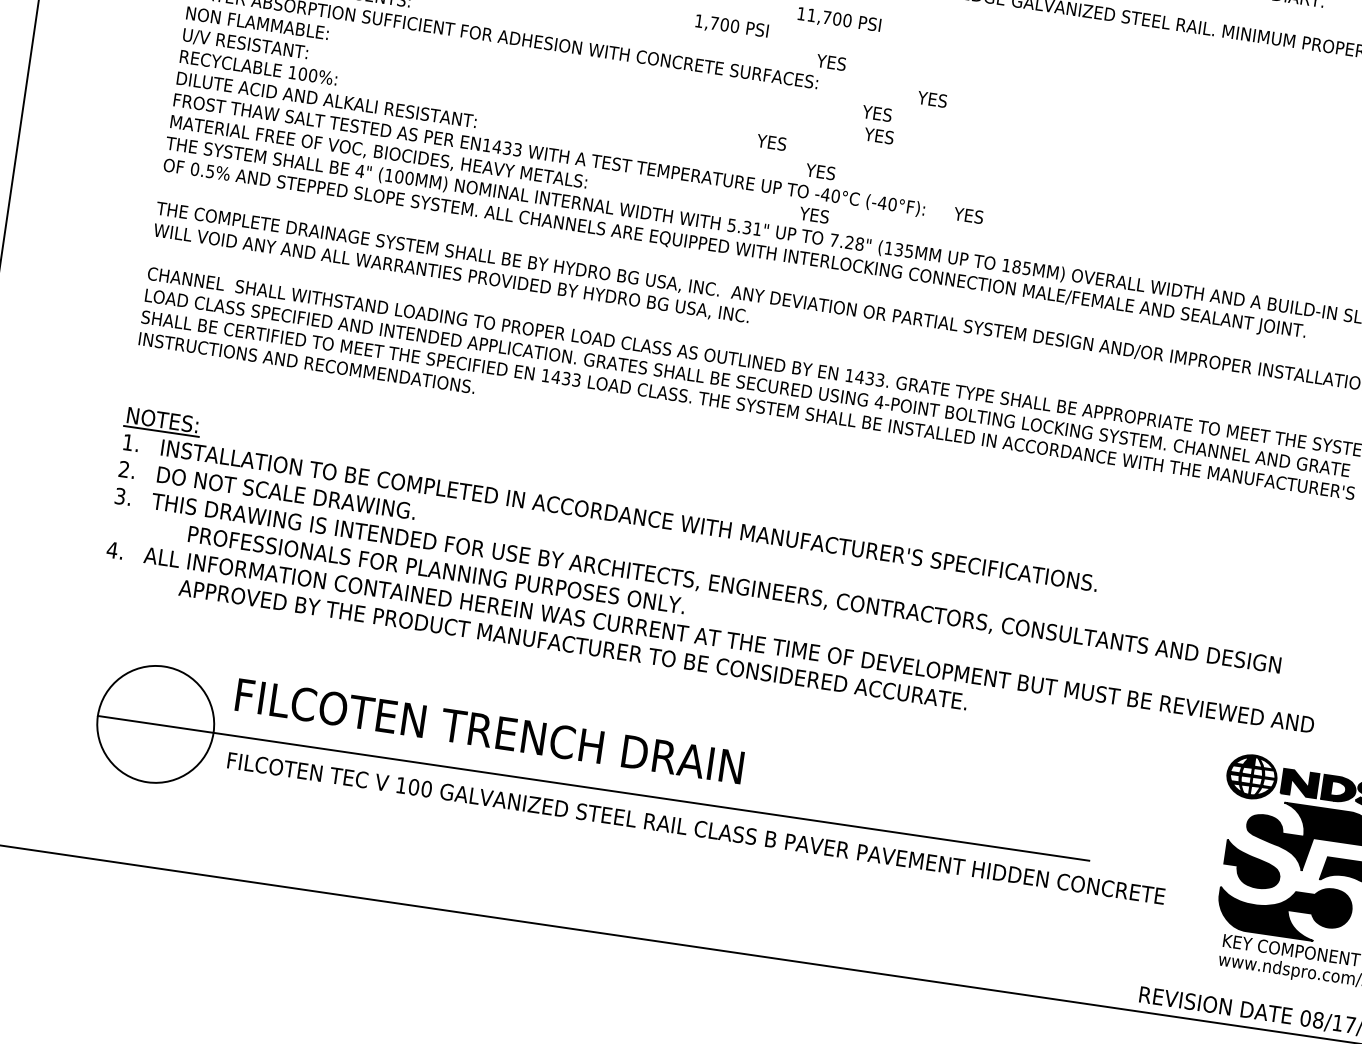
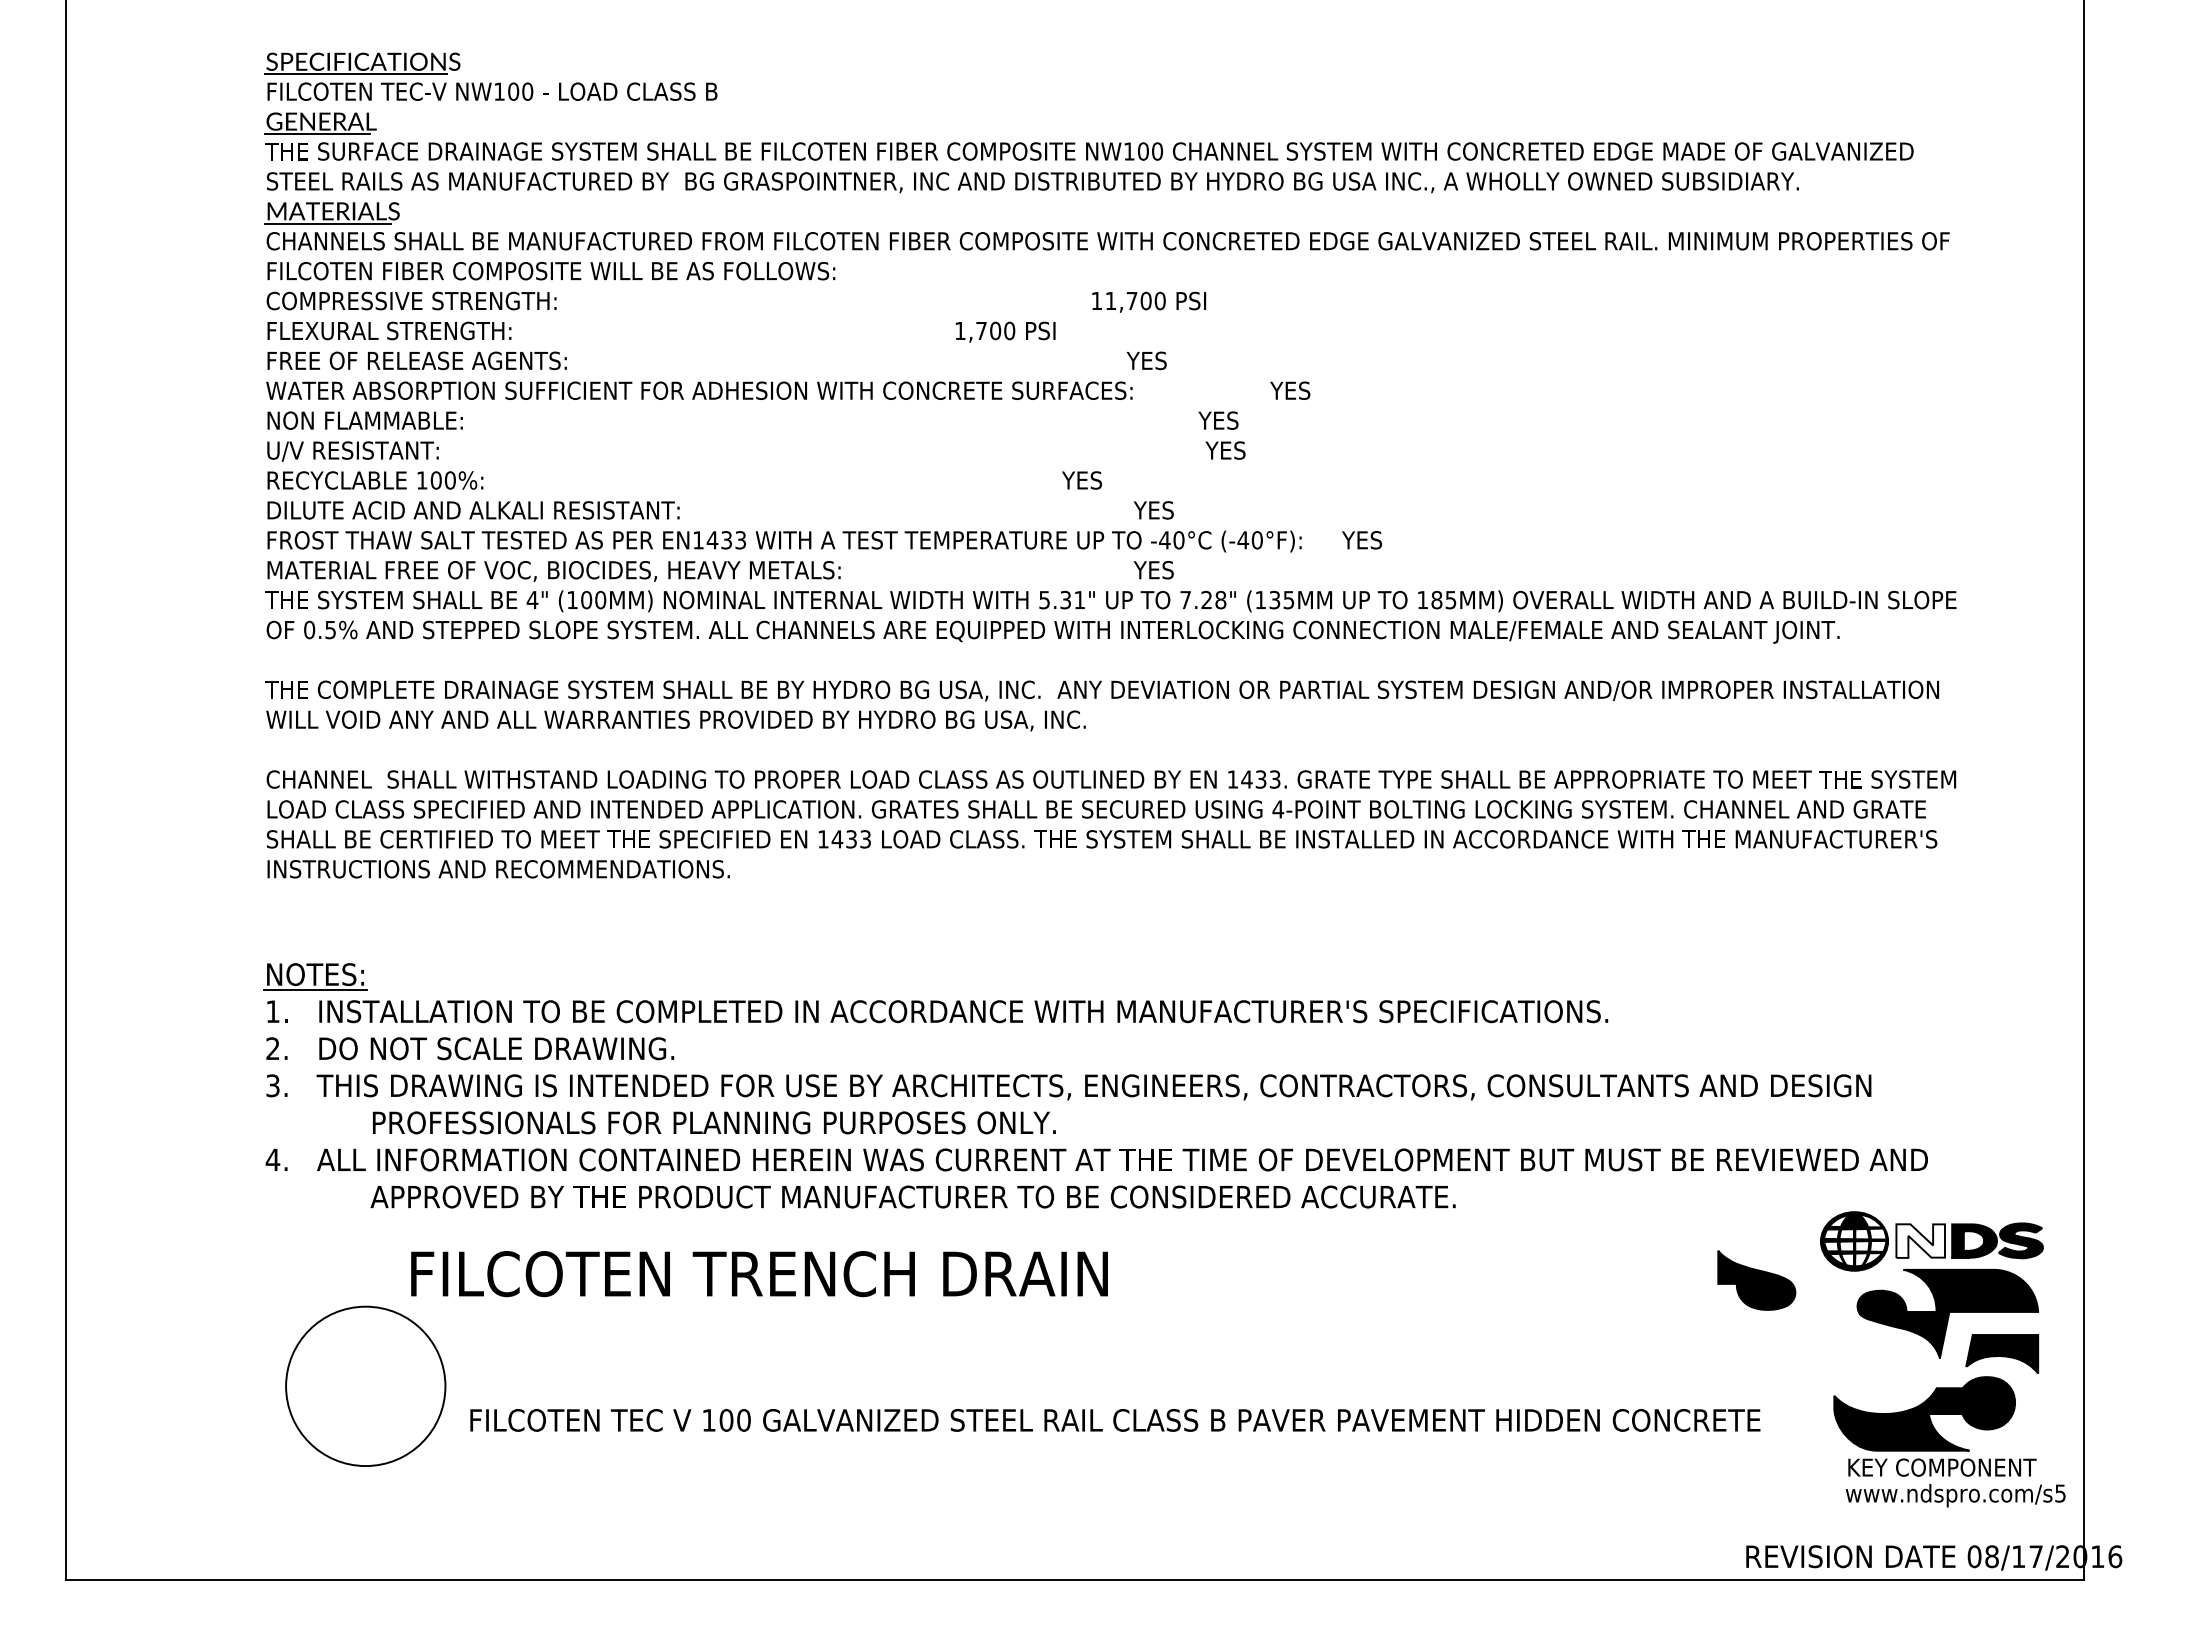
text: (489, 731) -> (759, 1274), moved
fill: (1299, 783) -> (1920, 1240), removed
line: (593, 788) -> (968, 1386), removed
part: (1252, 865) -> (1756, 1280), moved

